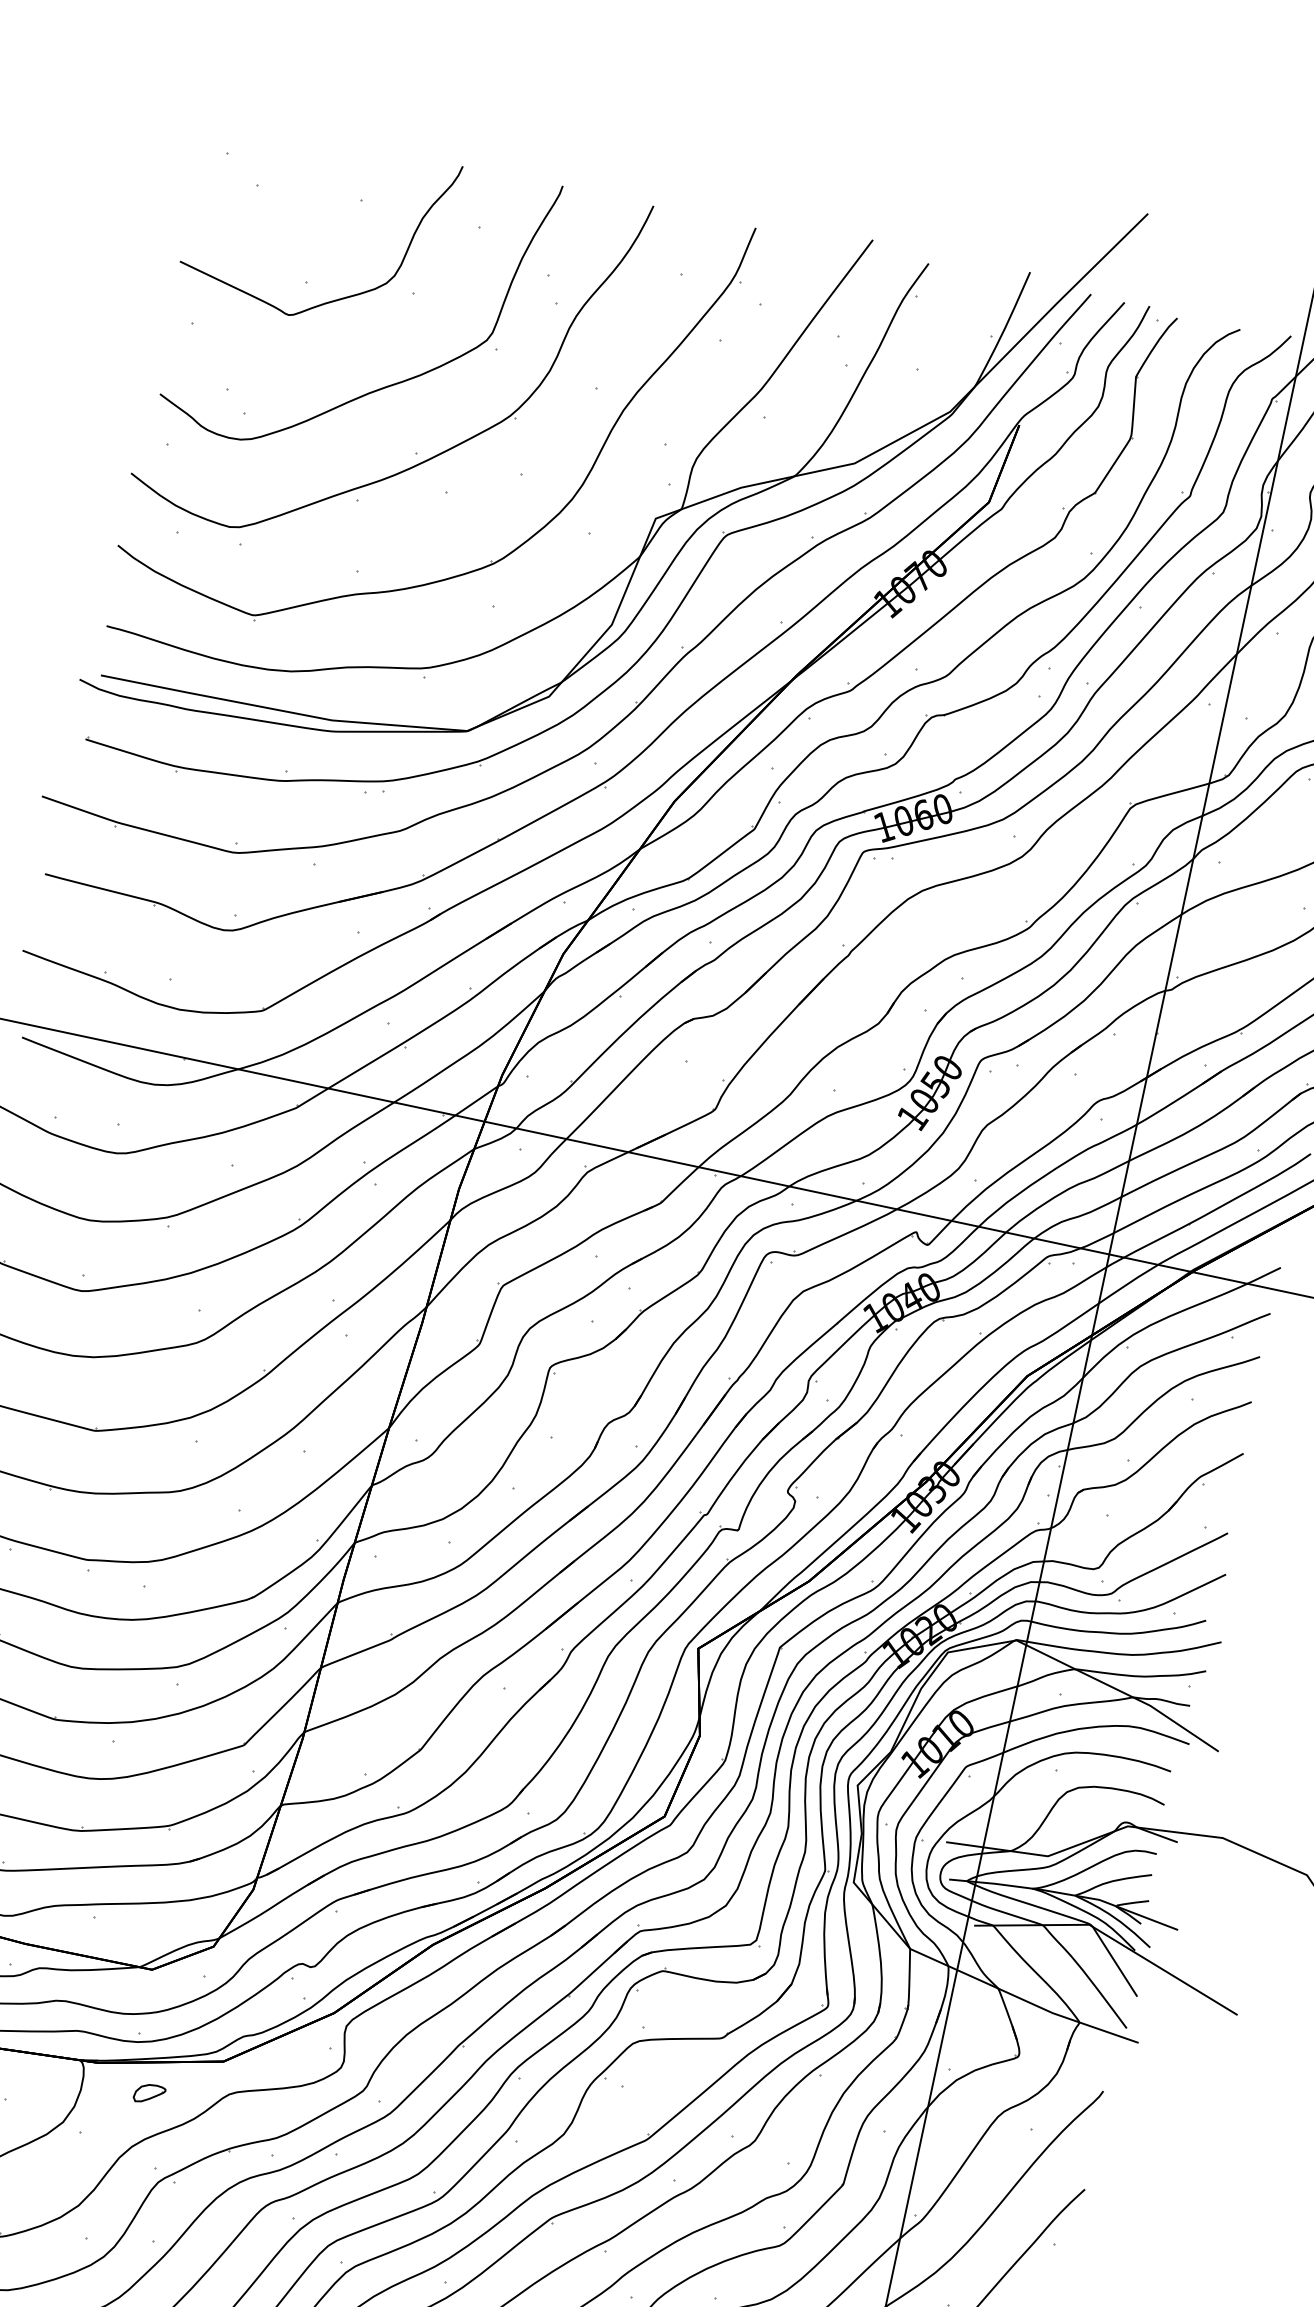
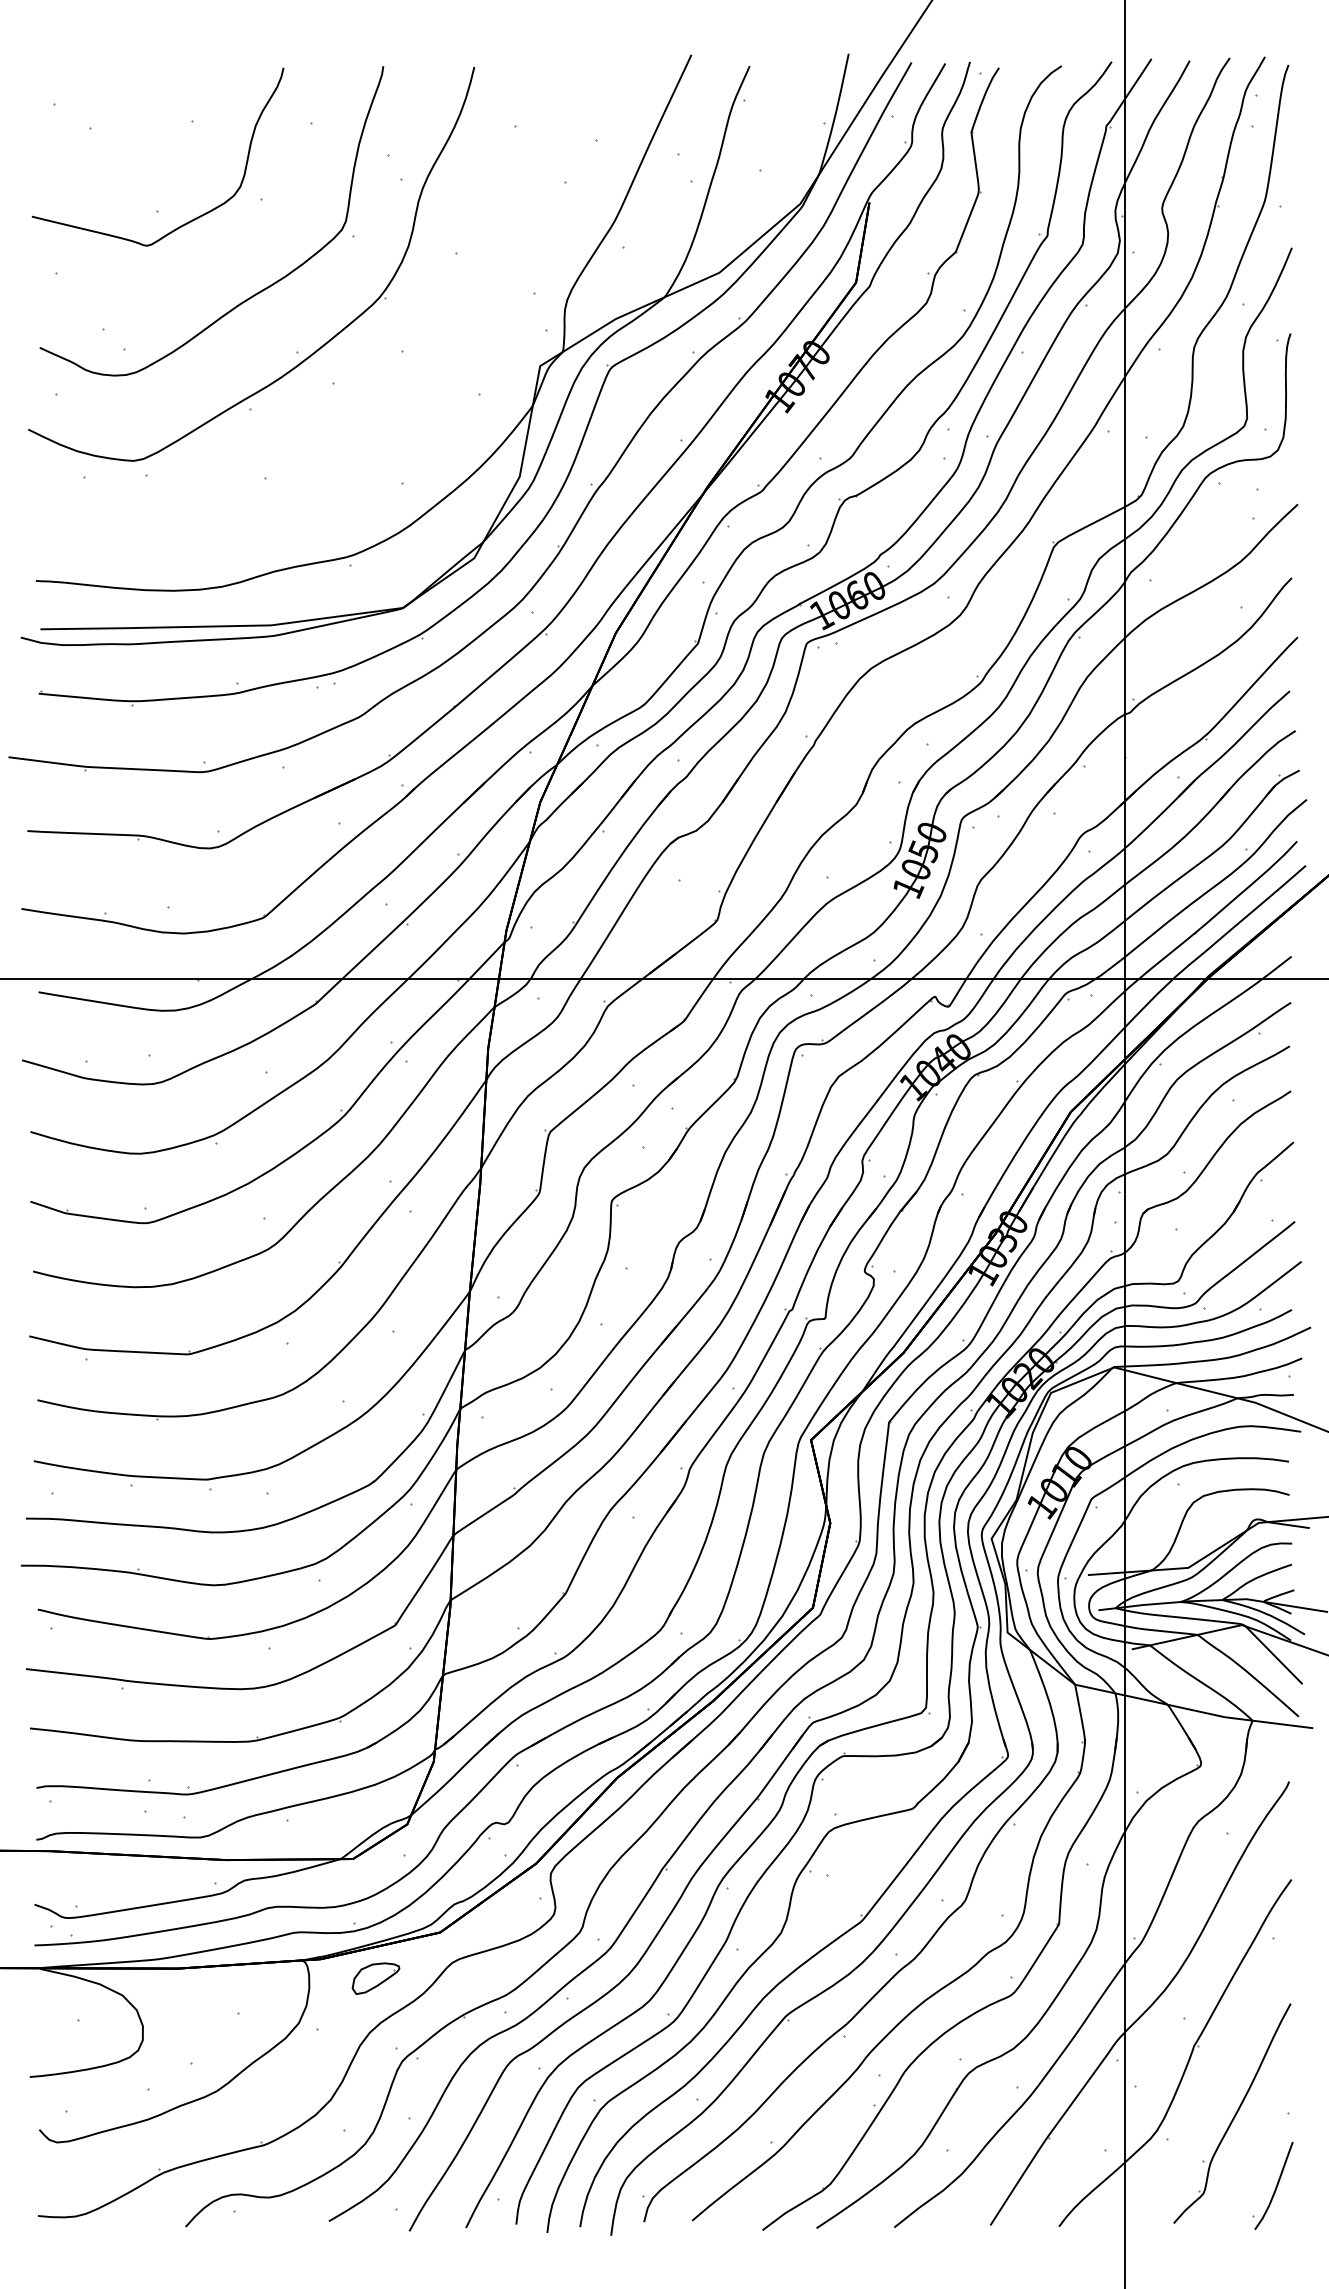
part: (533, 533) -> (426, 405), removed
part: (149, 2093) -> (375, 1978), size x1.6

